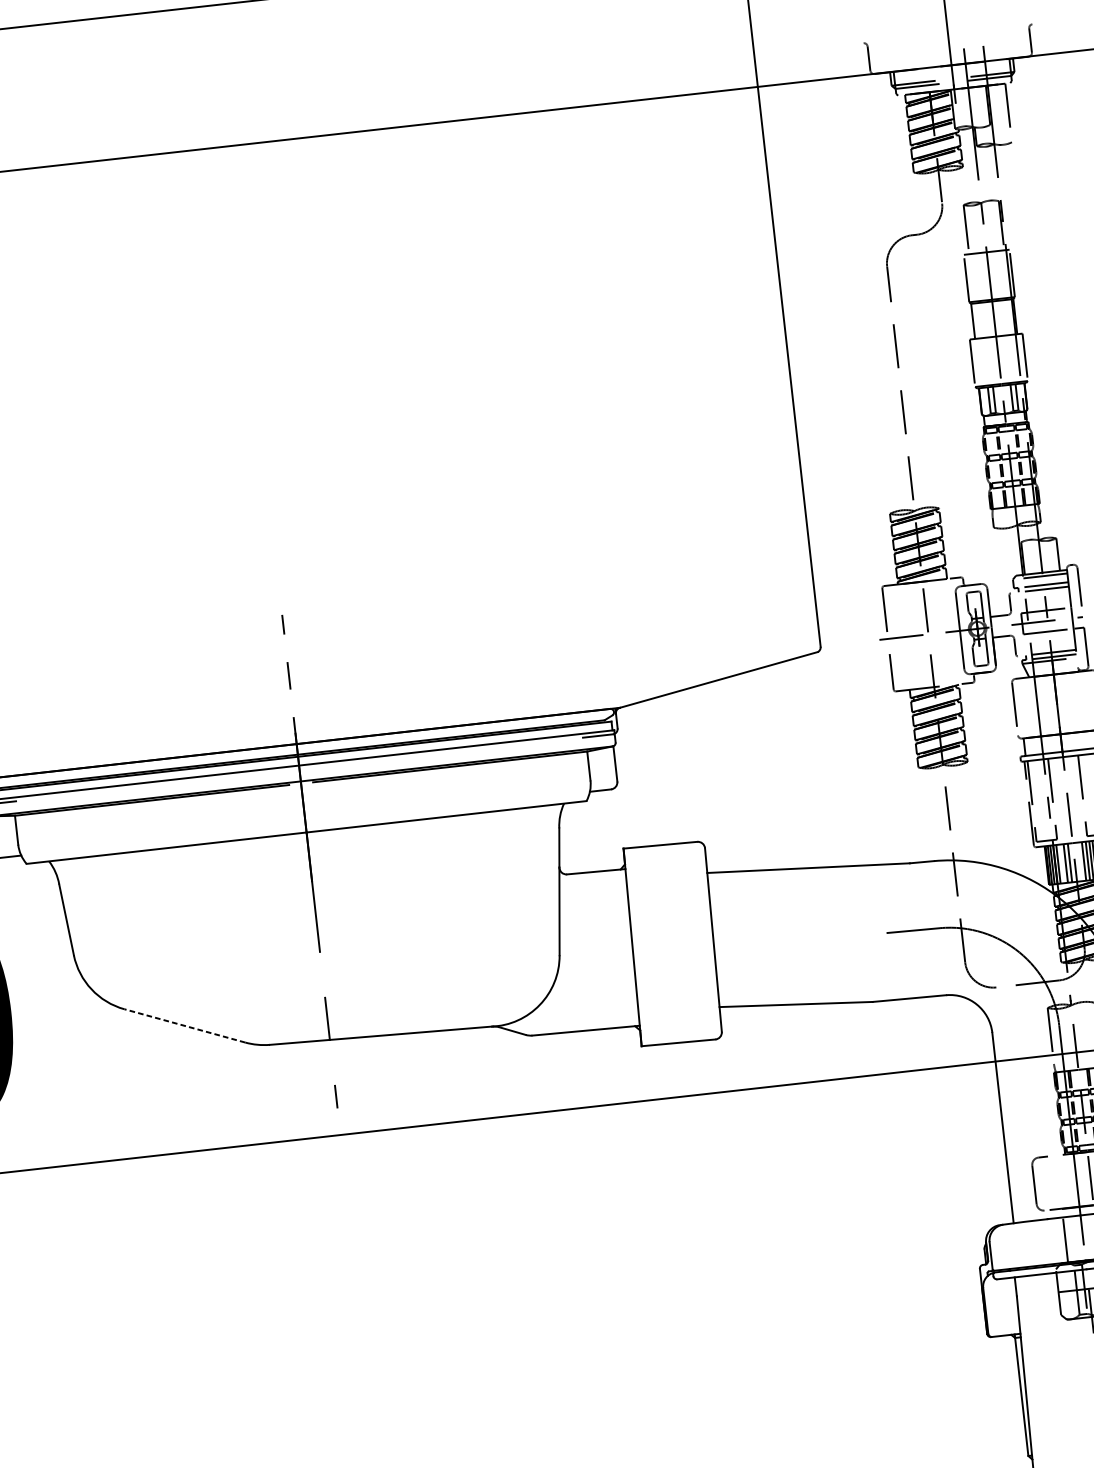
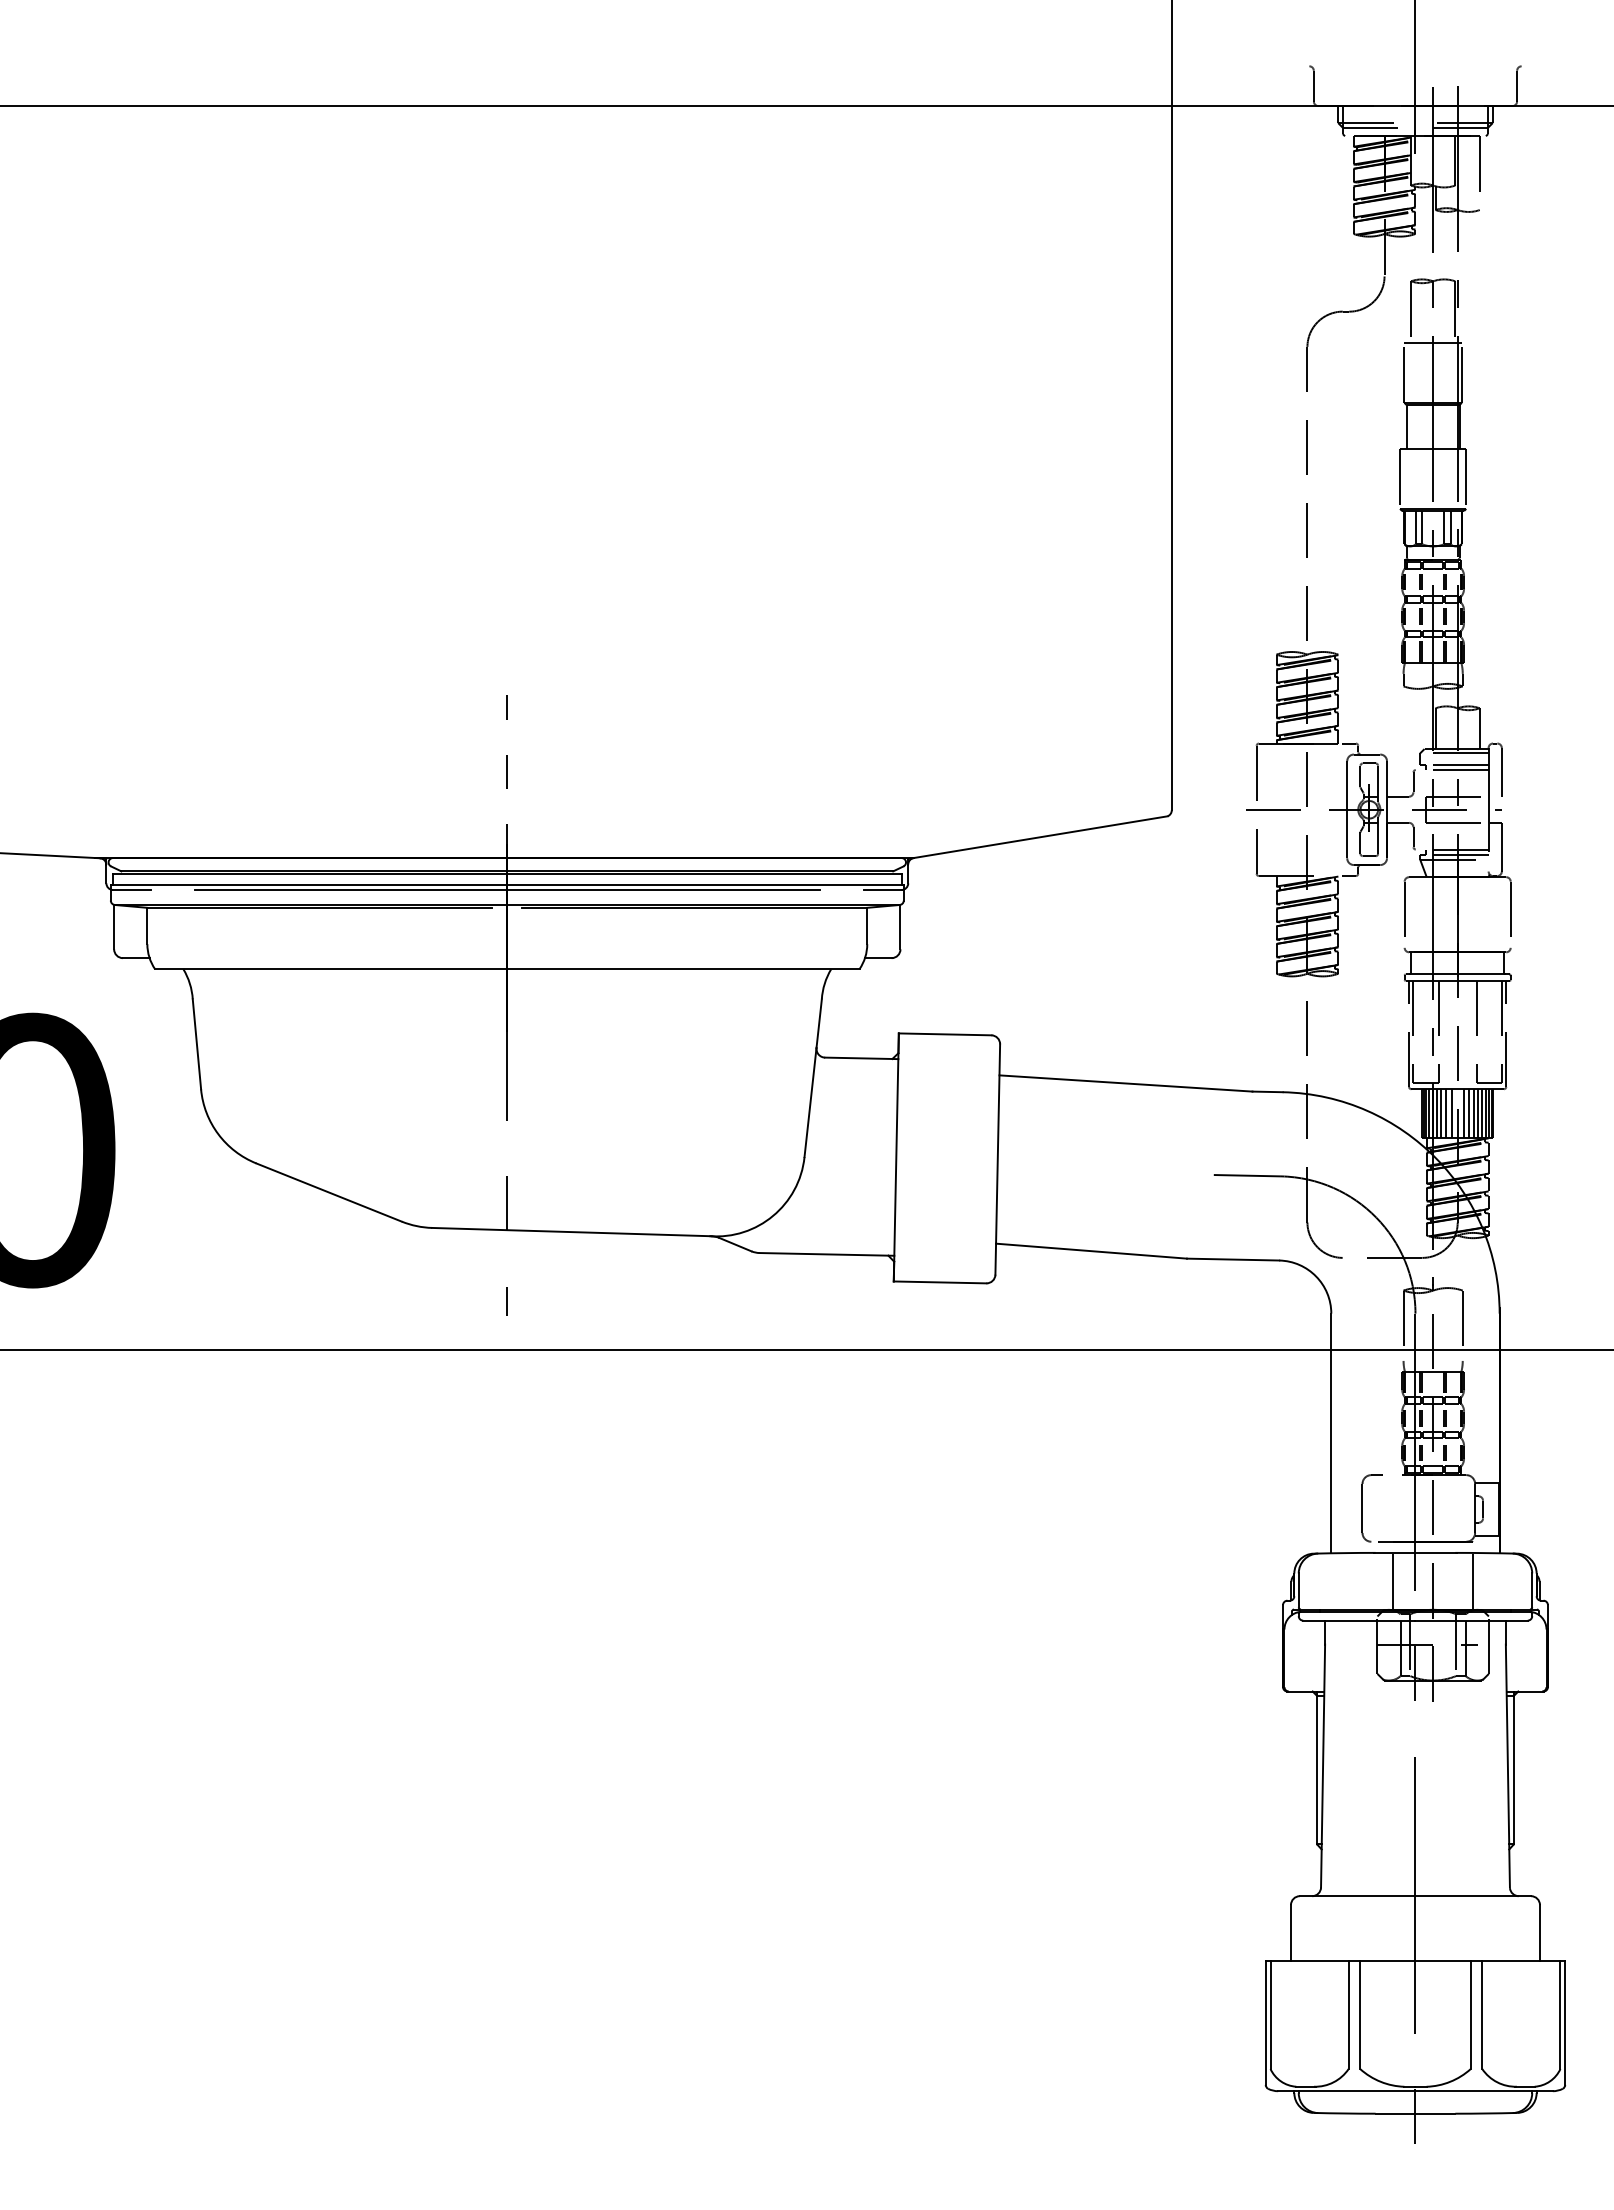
line: (298, 769) -> (506, 889), added
line: (1079, 861) -> (1463, 1113), added
line: (1062, 863) -> (1441, 1113), added
line: (184, 1025) -> (328, 1192), dashed -> solid

